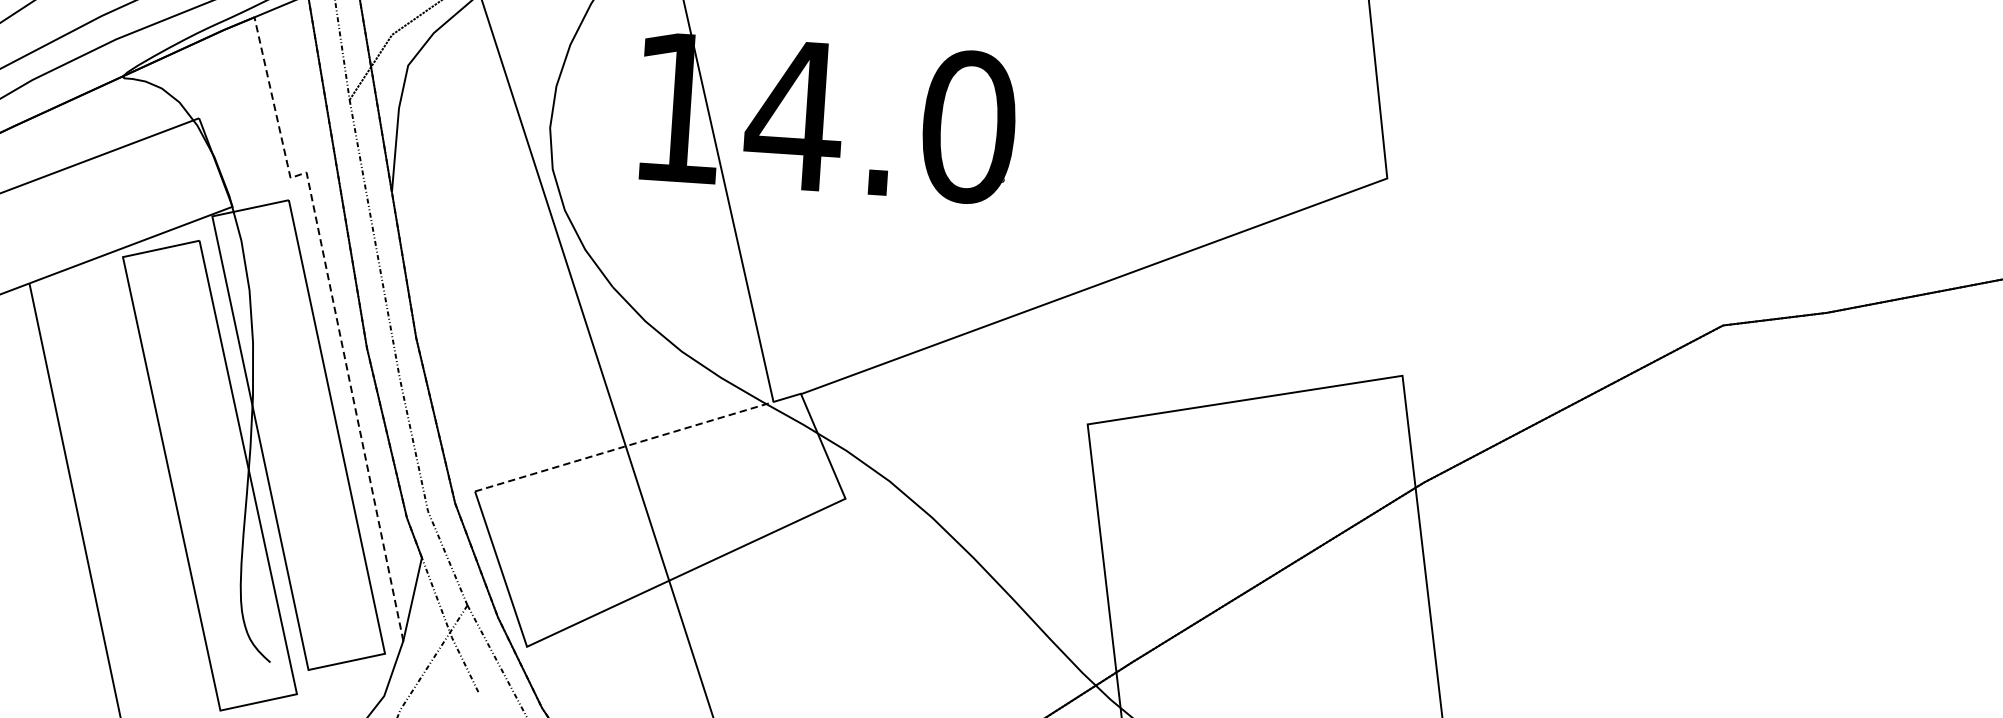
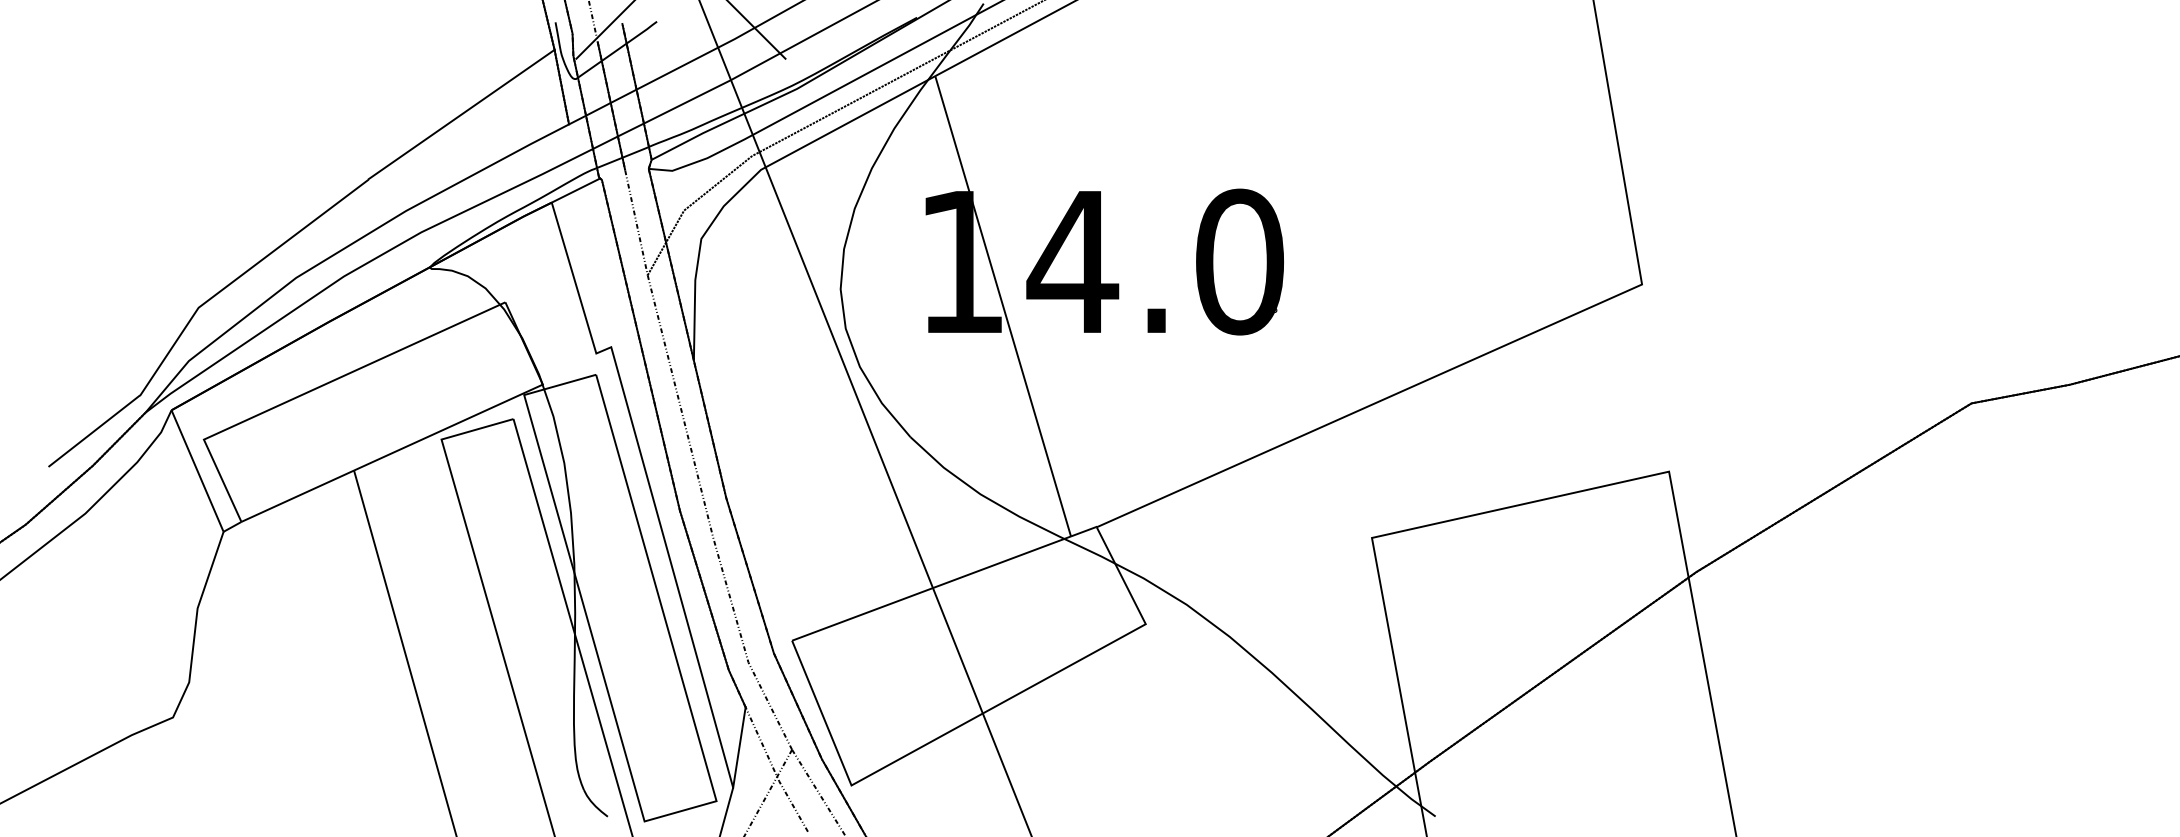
line: (336, 315) -> (648, 481), dashed -> solid
line: (624, 446) -> (931, 588), dashed -> solid

